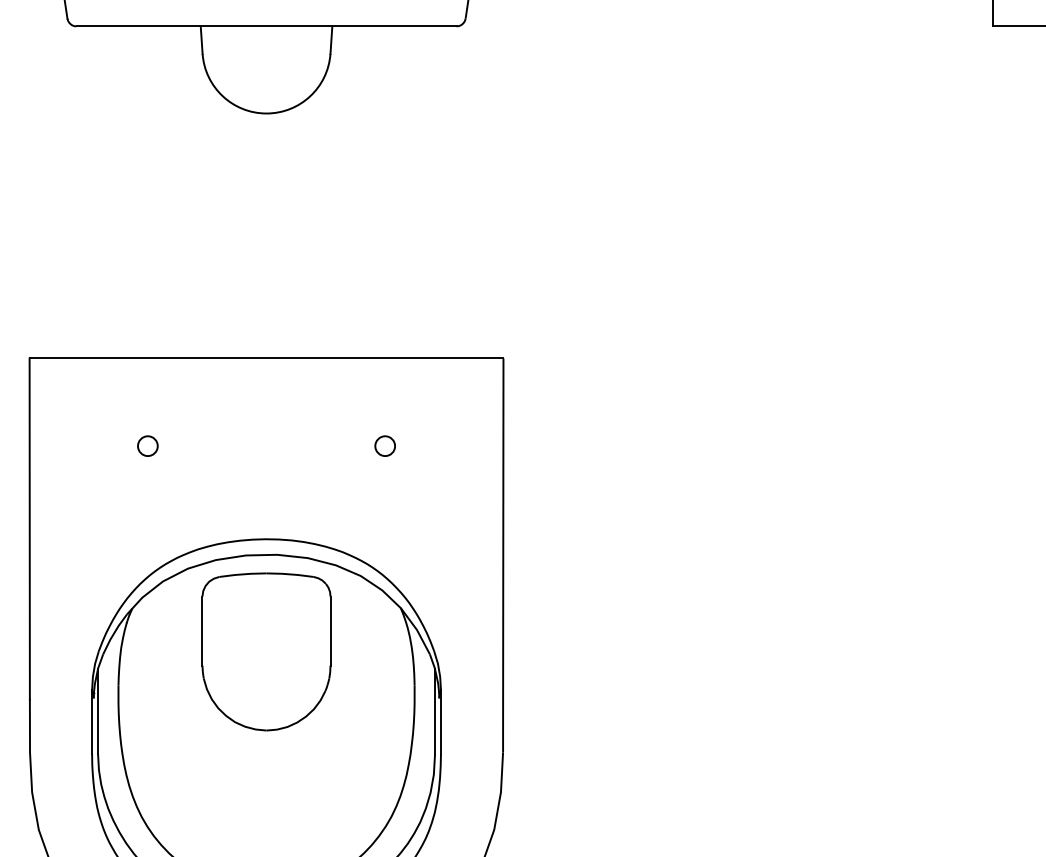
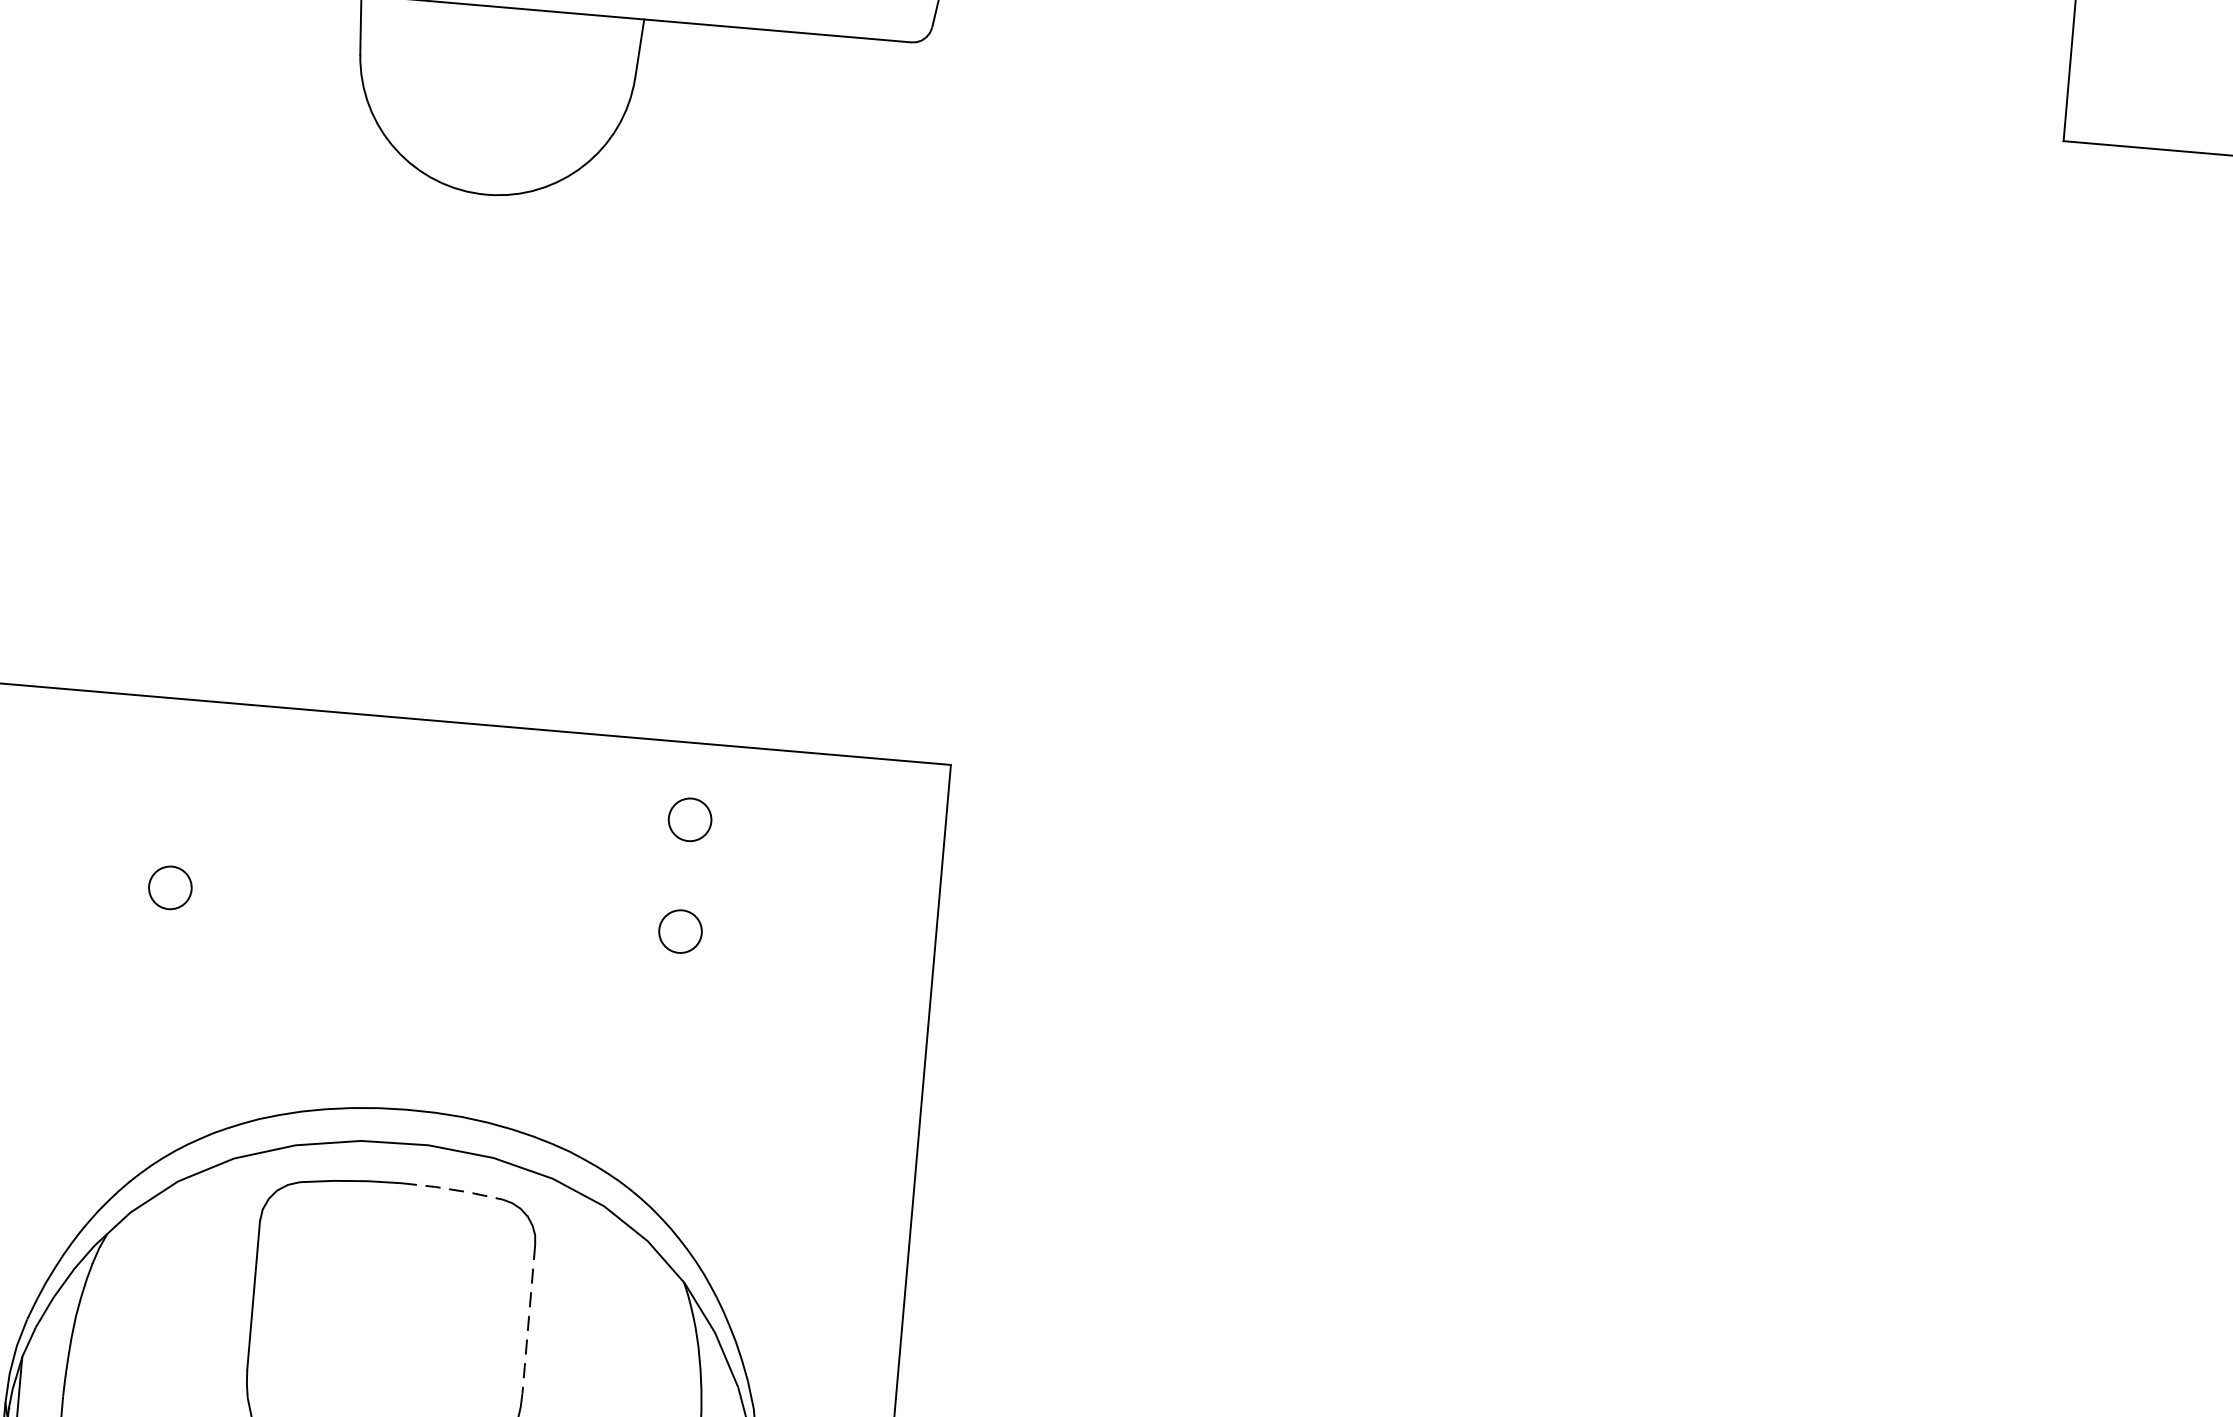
circle: (384, 393) -> (688, 818), added
line: (290, 574) -> (453, 1190), solid -> dashed
line: (330, 631) -> (528, 1319), solid -> dashed

